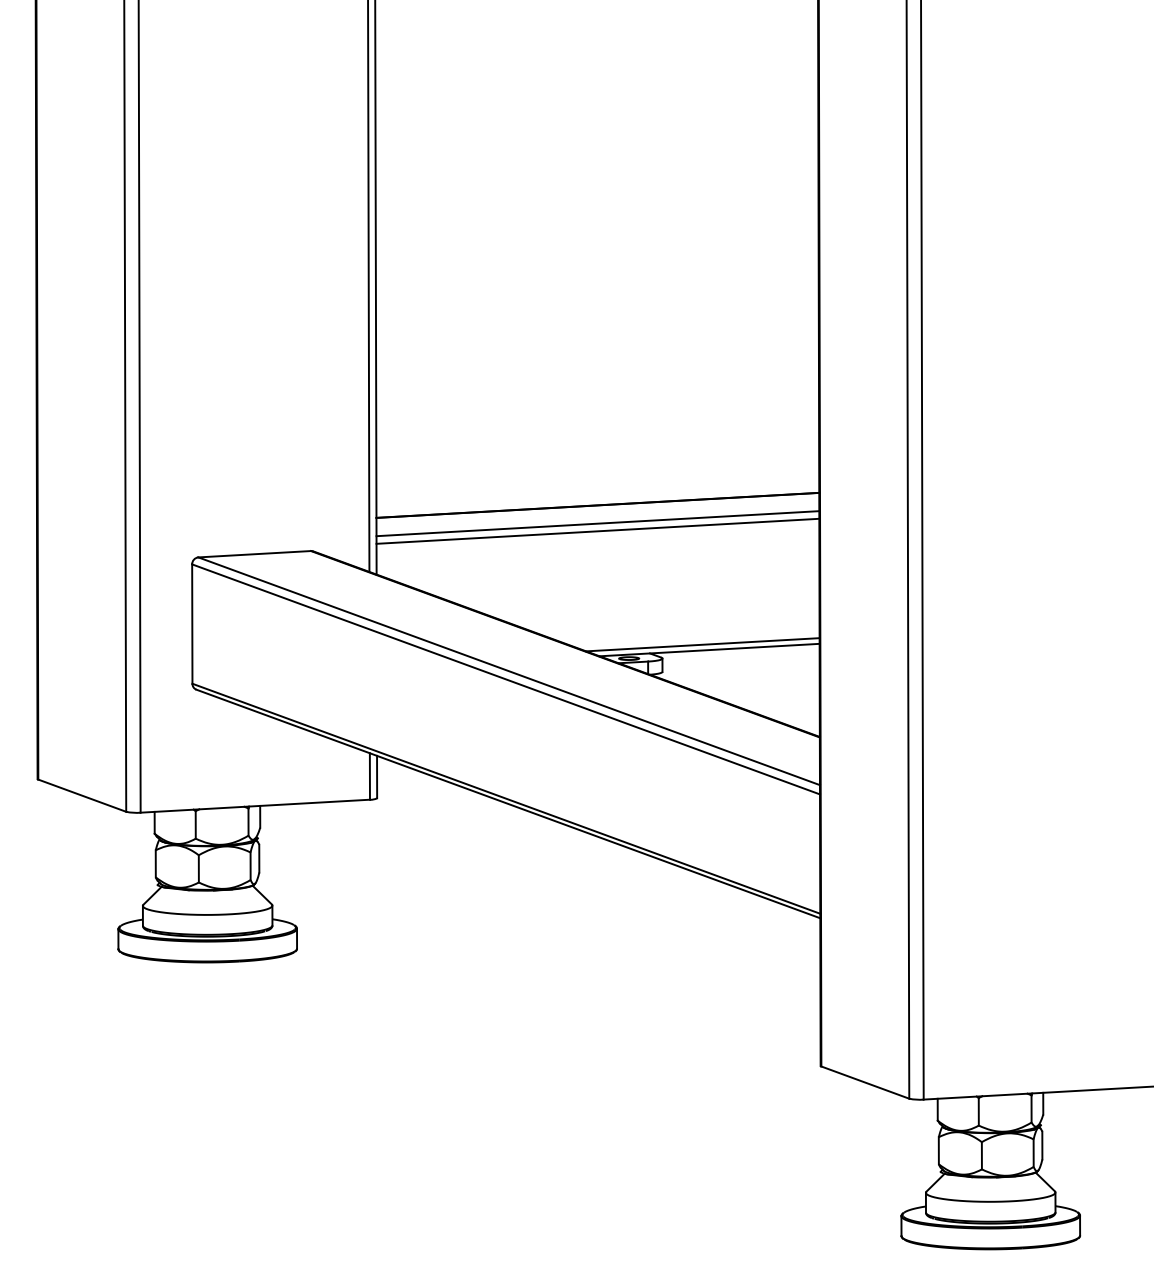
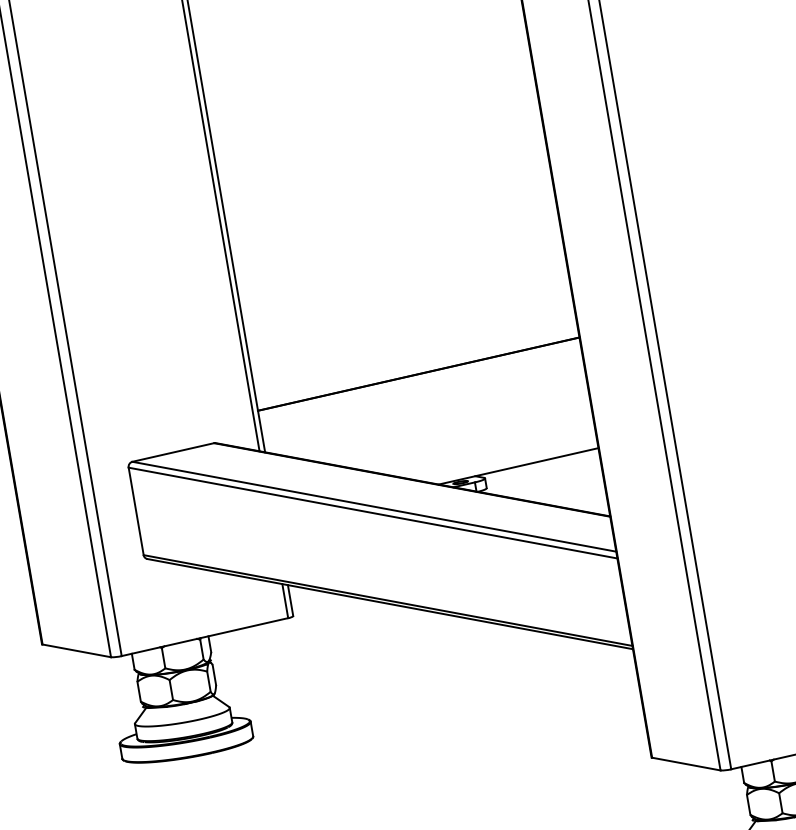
line: (597, 523) -> (420, 387), removed
line: (597, 530) -> (421, 392), removed
line: (702, 644) -> (512, 463), removed

